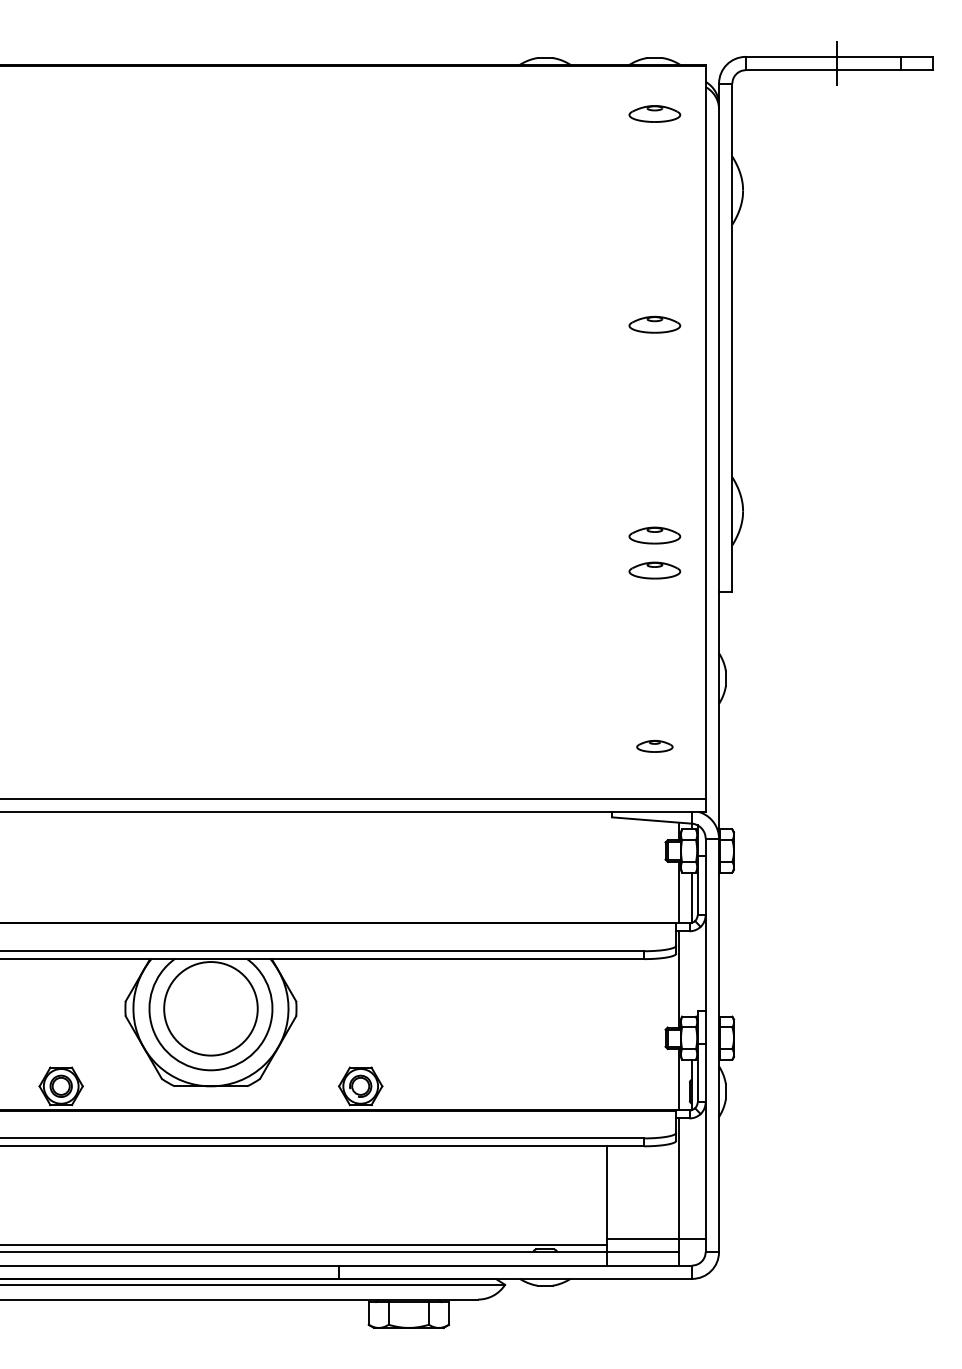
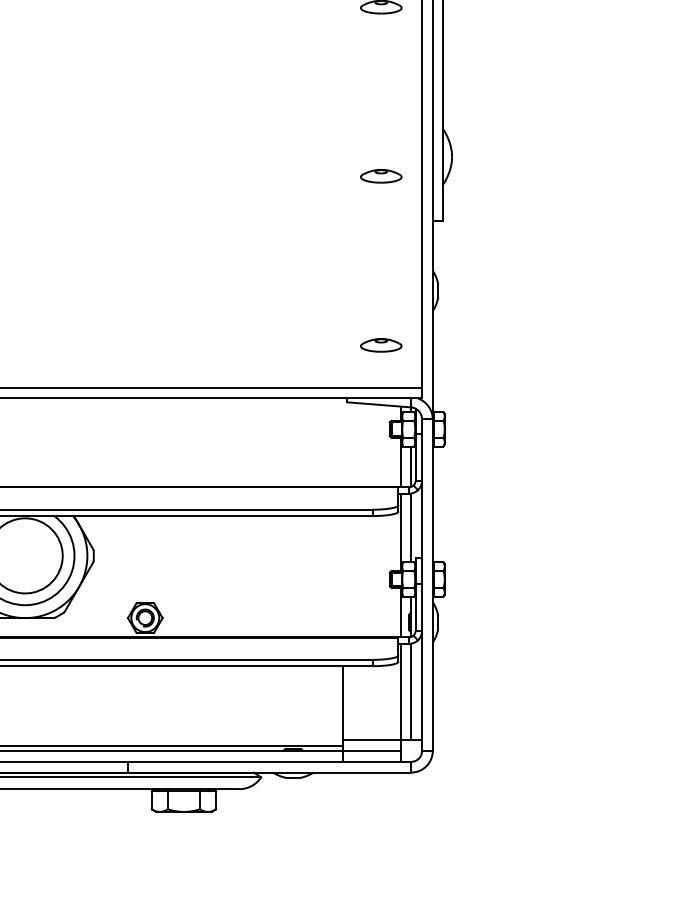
part: (654, 570) -> (380, 204), removed
part: (654, 746) -> (380, 345), size x1.43
line: (692, 973) -> (411, 527), added
line: (692, 1178) -> (411, 692), added

